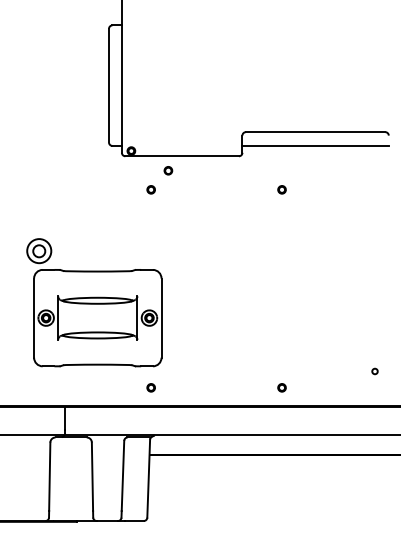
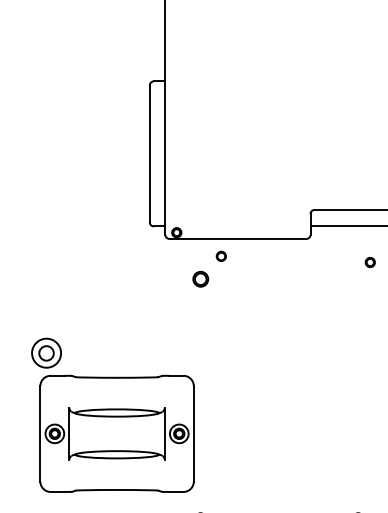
part: (150, 189) -> (199, 278), size x1.6
part: (281, 189) -> (369, 262), moved
part: (94, 302) -> (113, 415), moved

